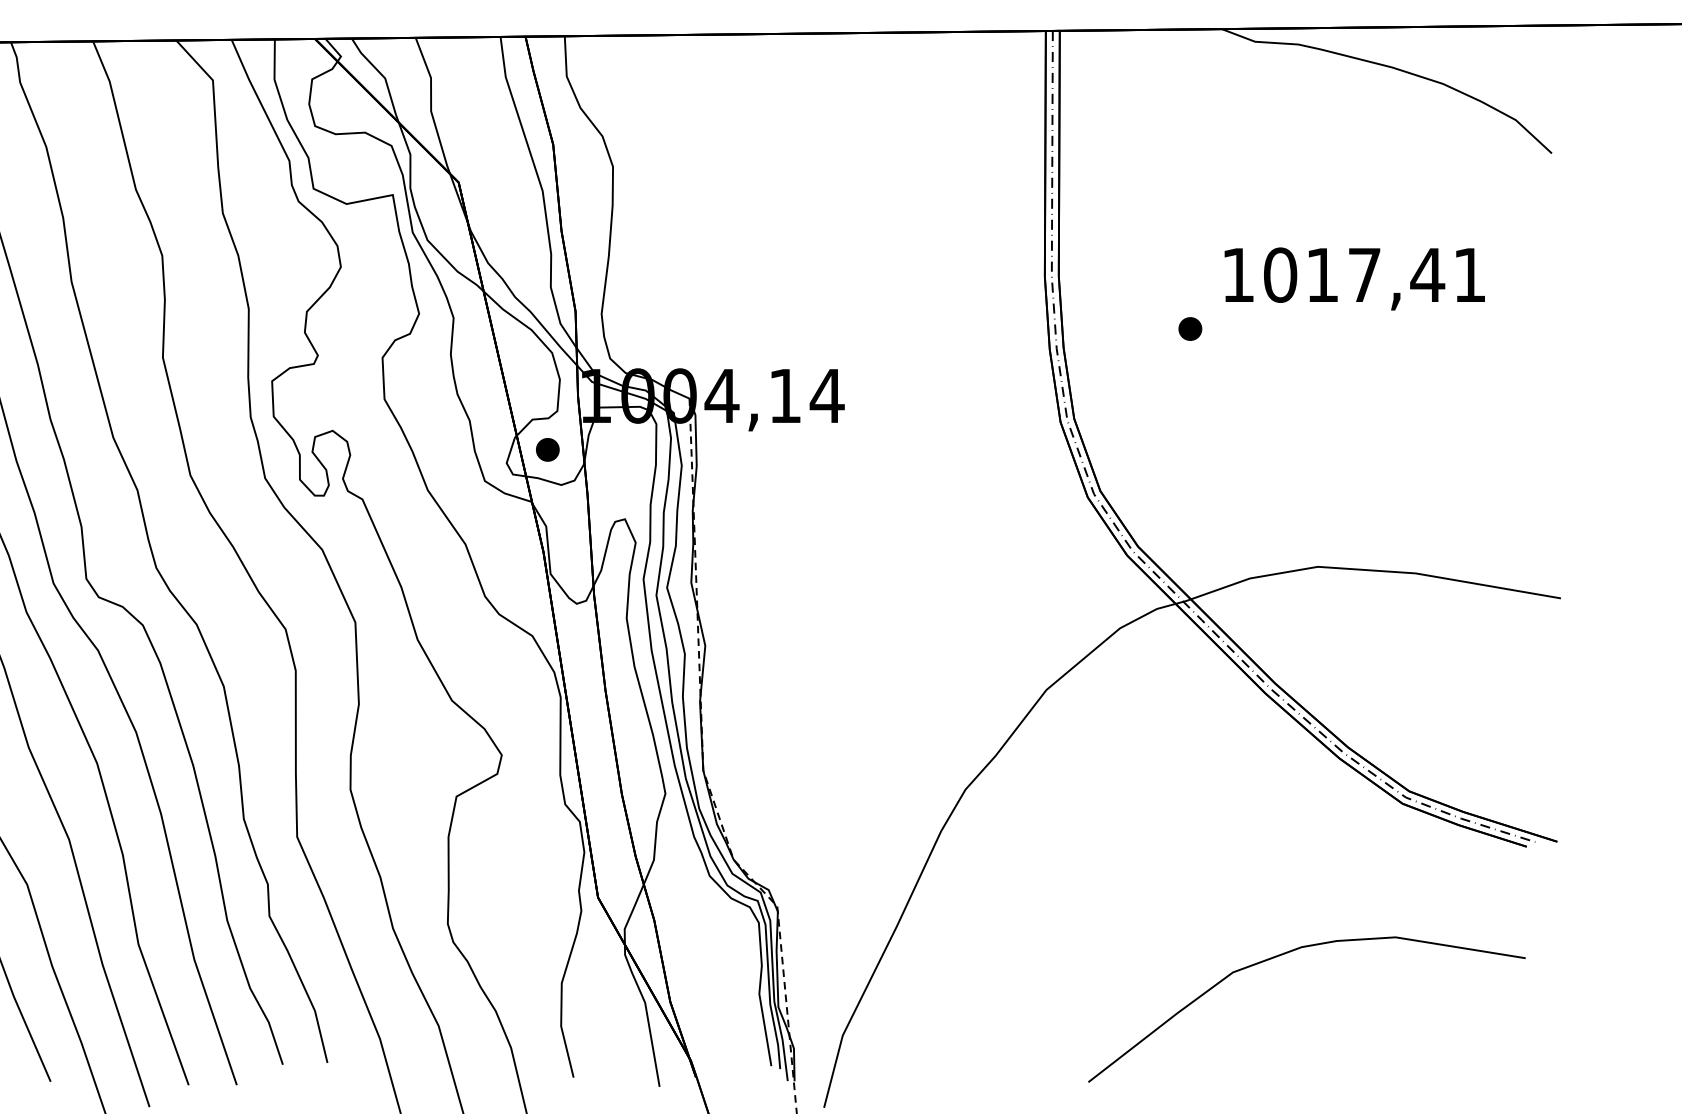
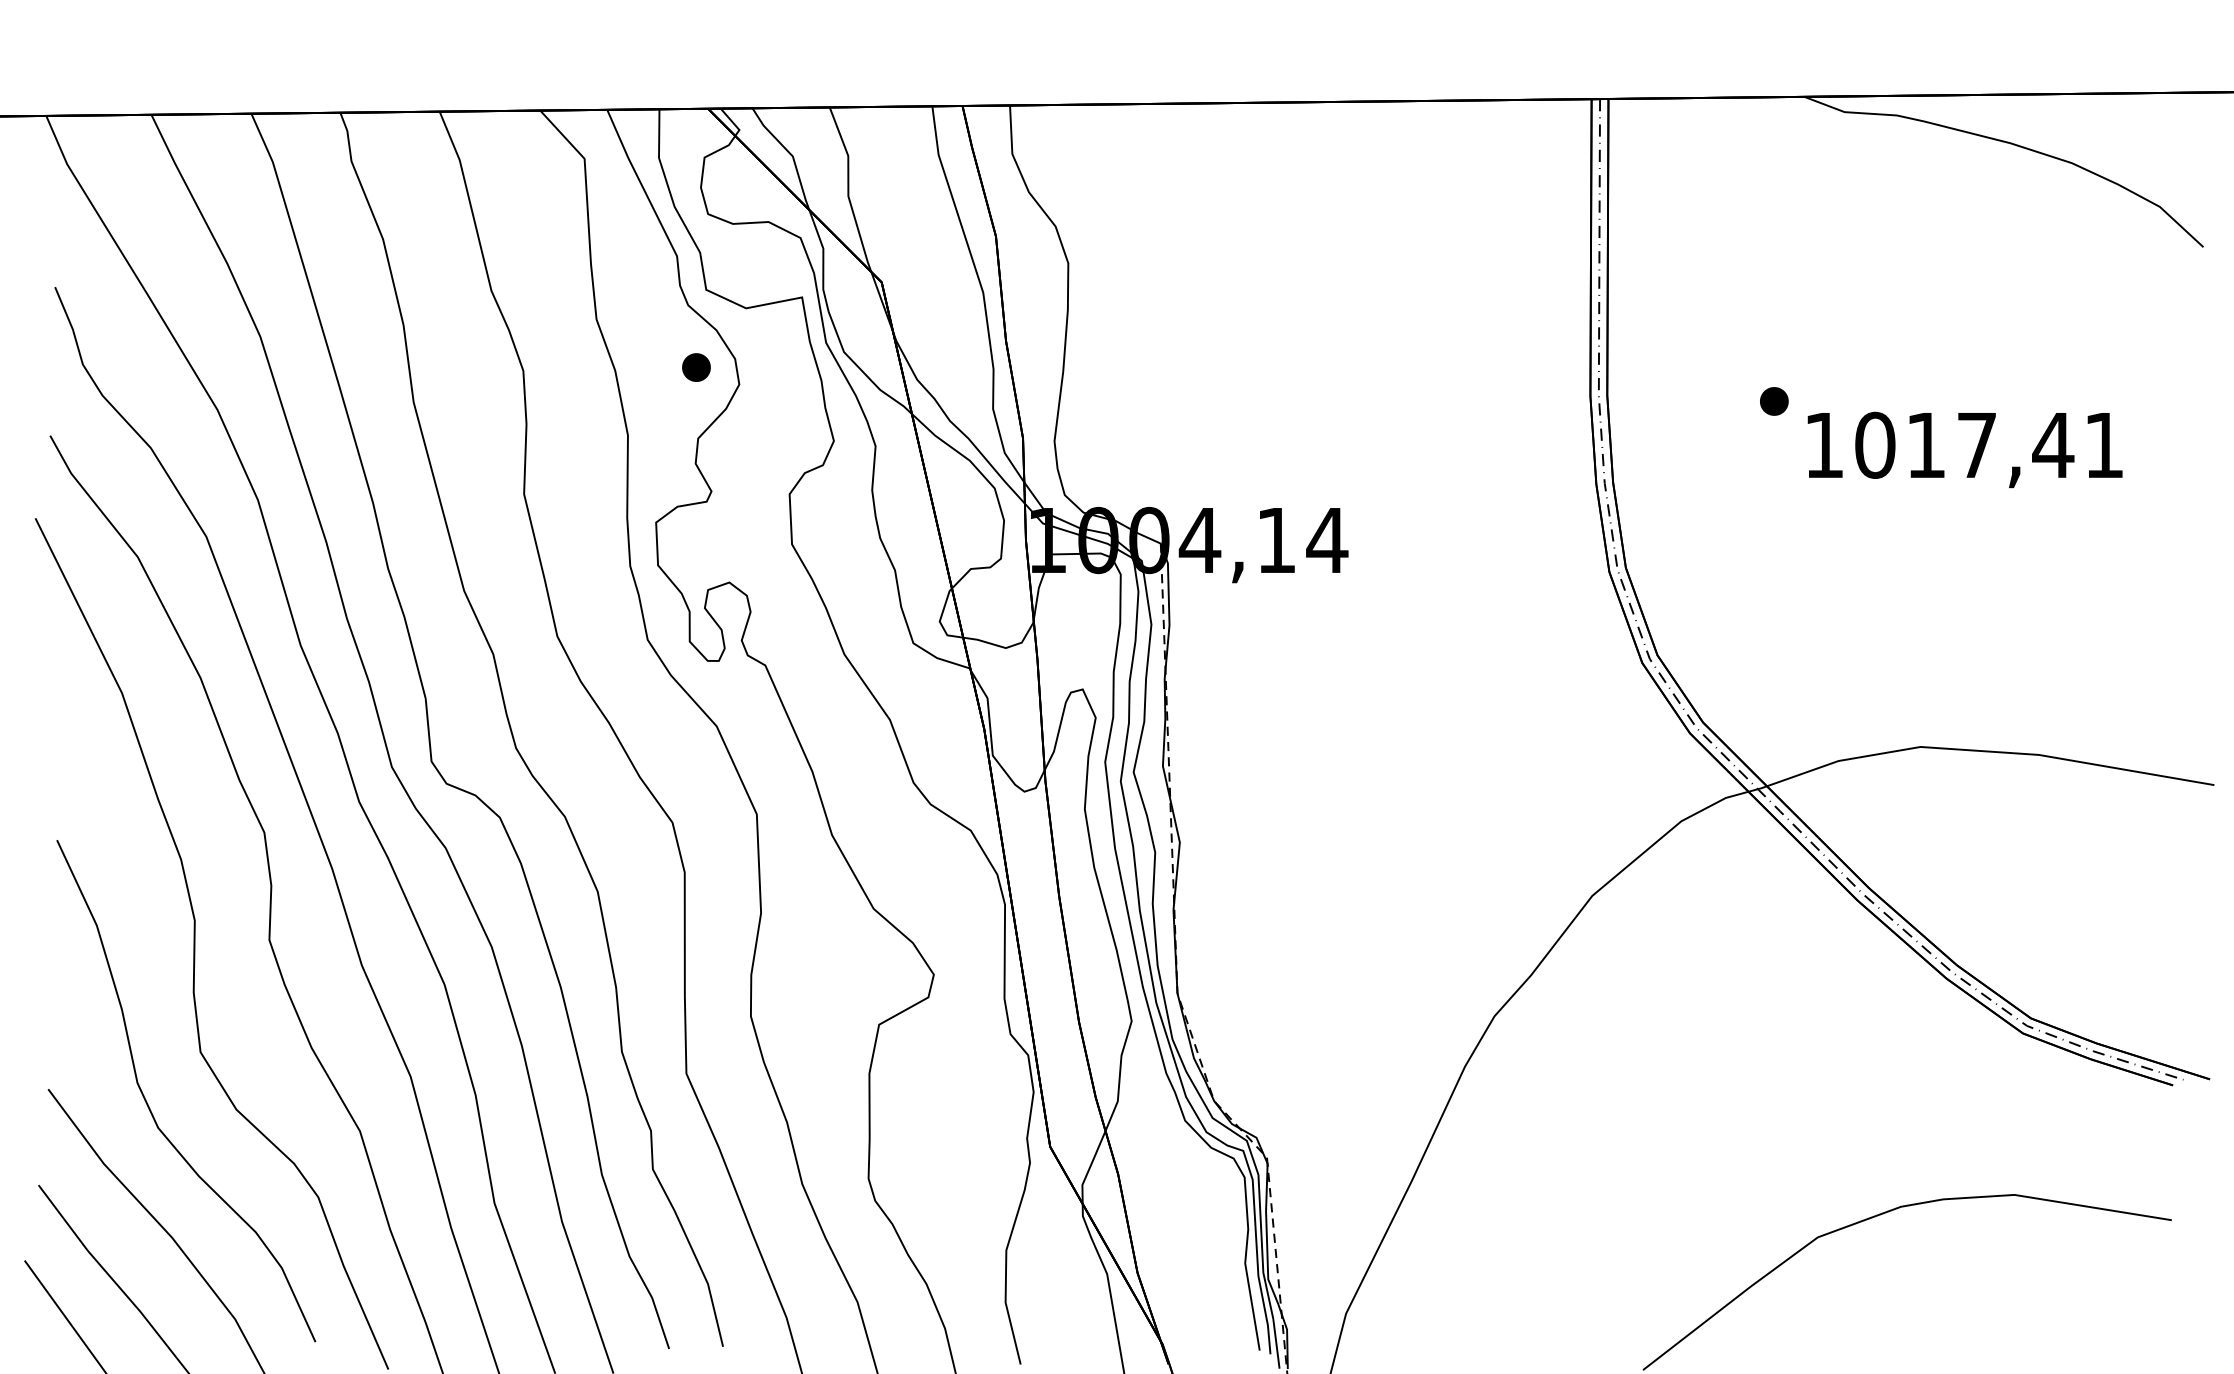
text: (1354, 278) -> (1964, 449), moved
part: (1190, 329) -> (1774, 401), moved
part: (547, 449) -> (696, 367), moved

